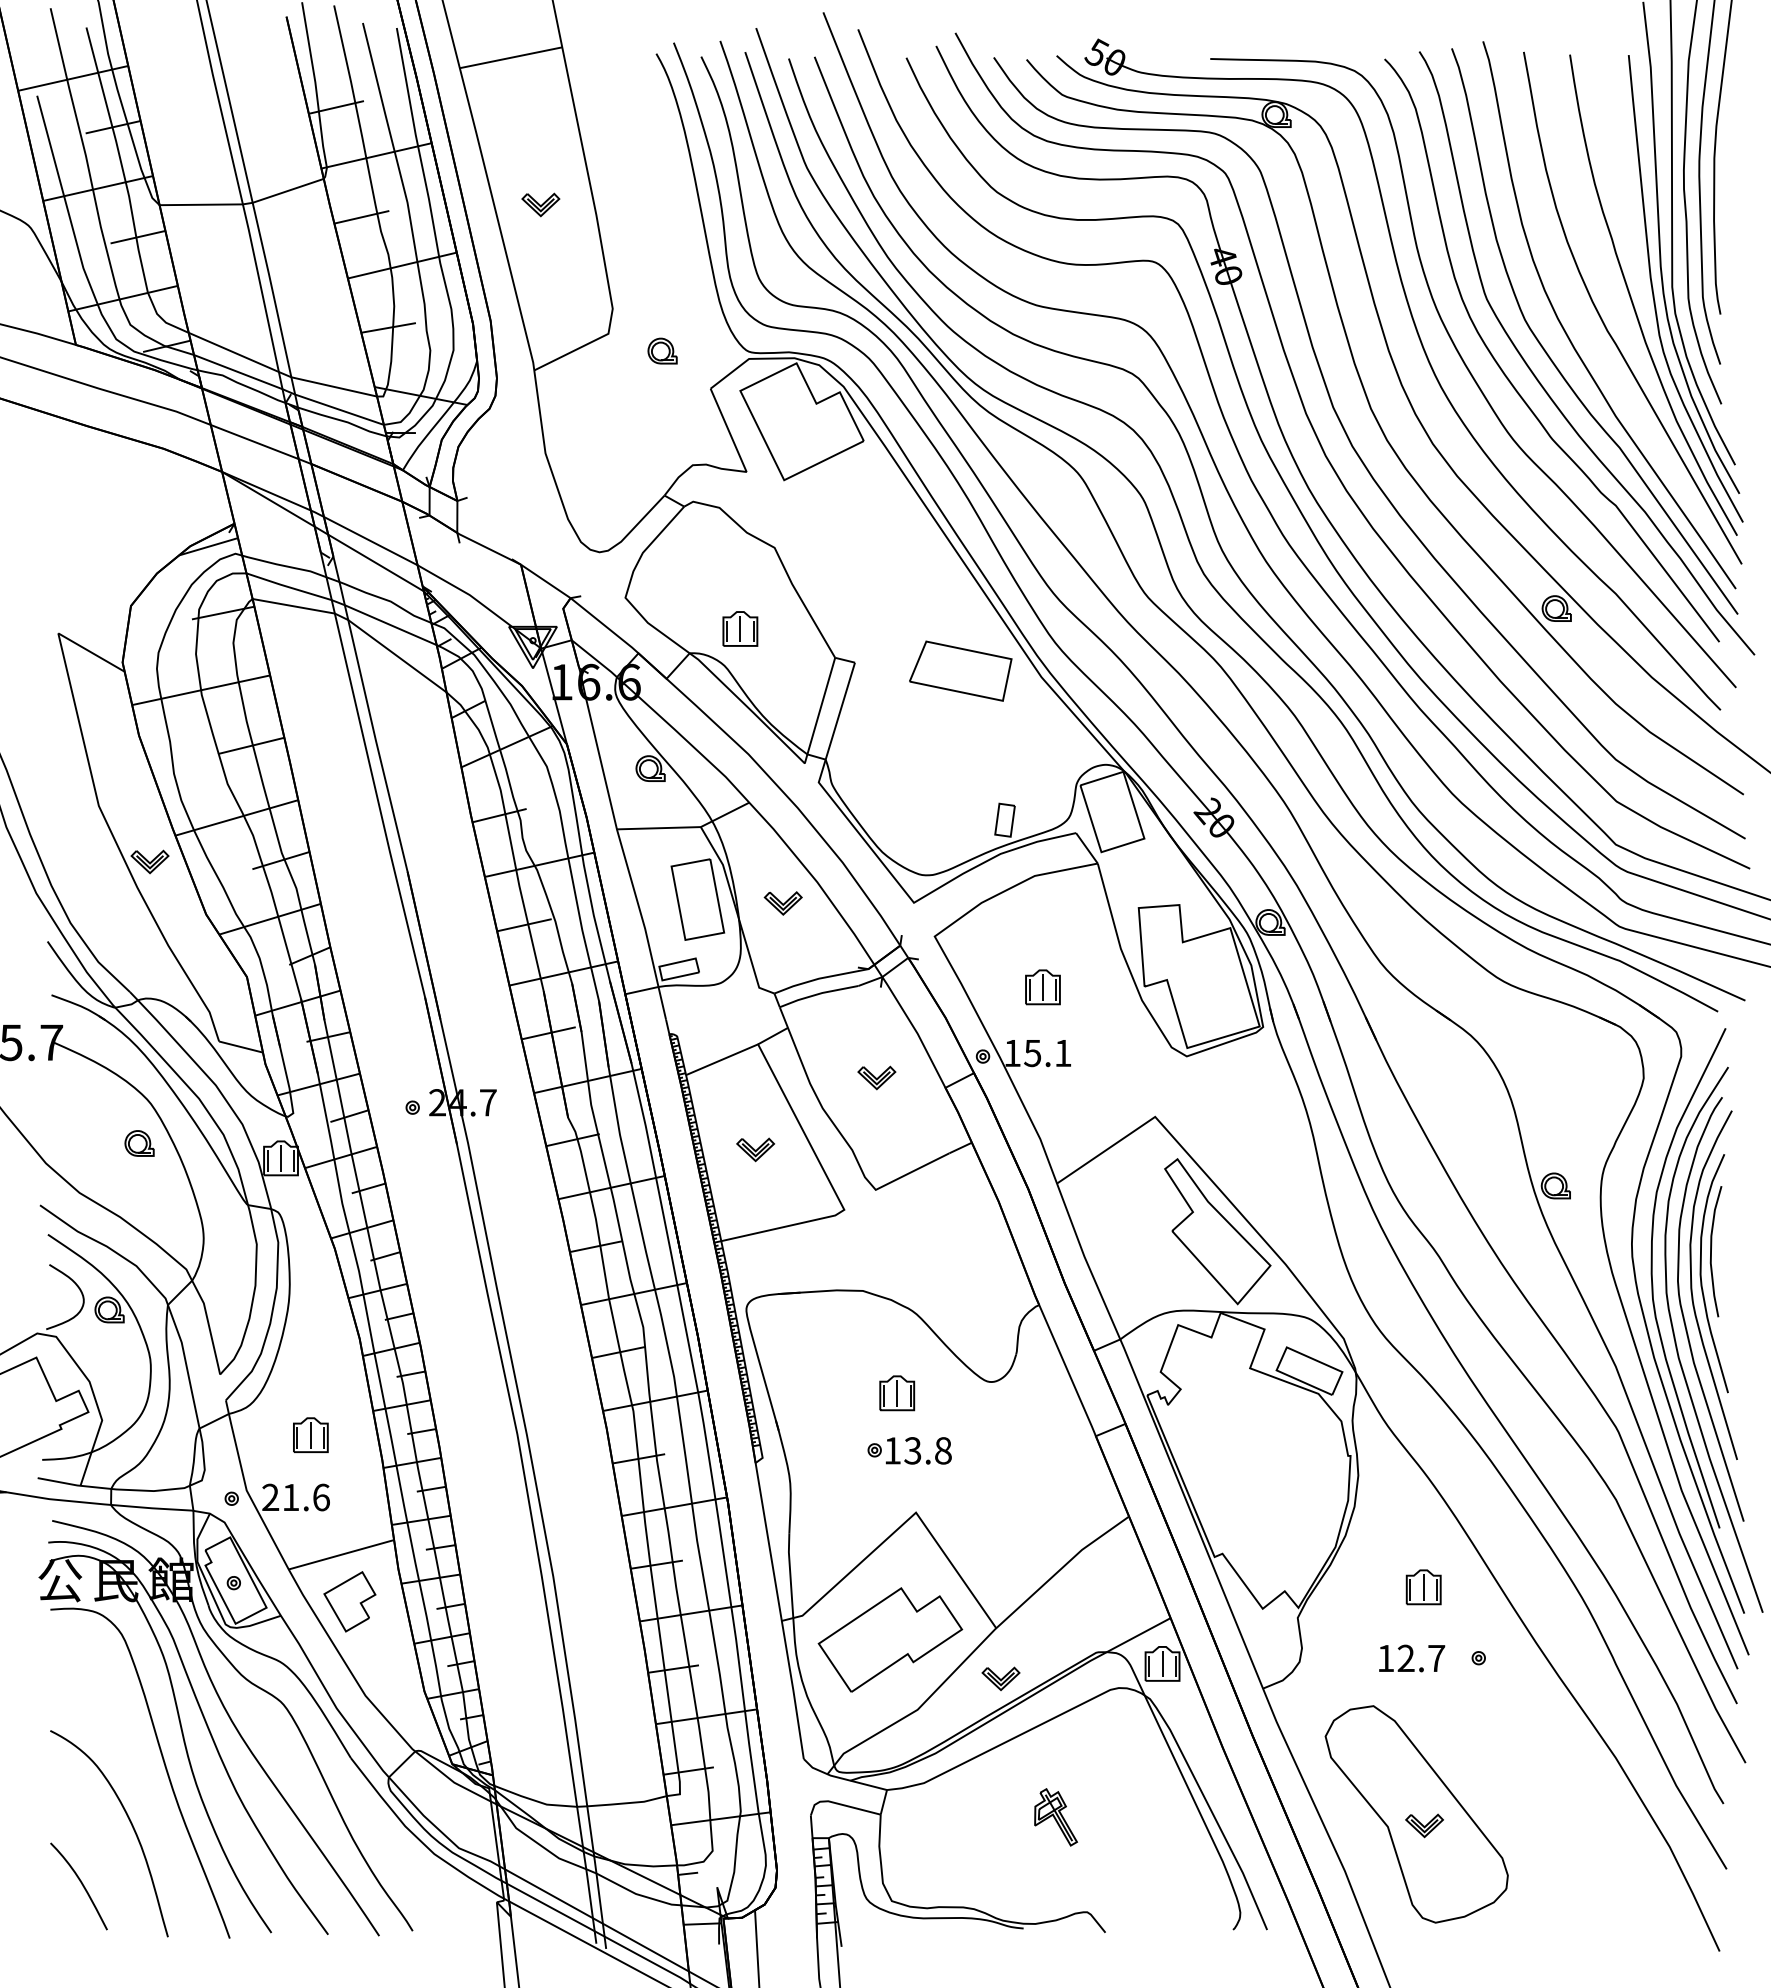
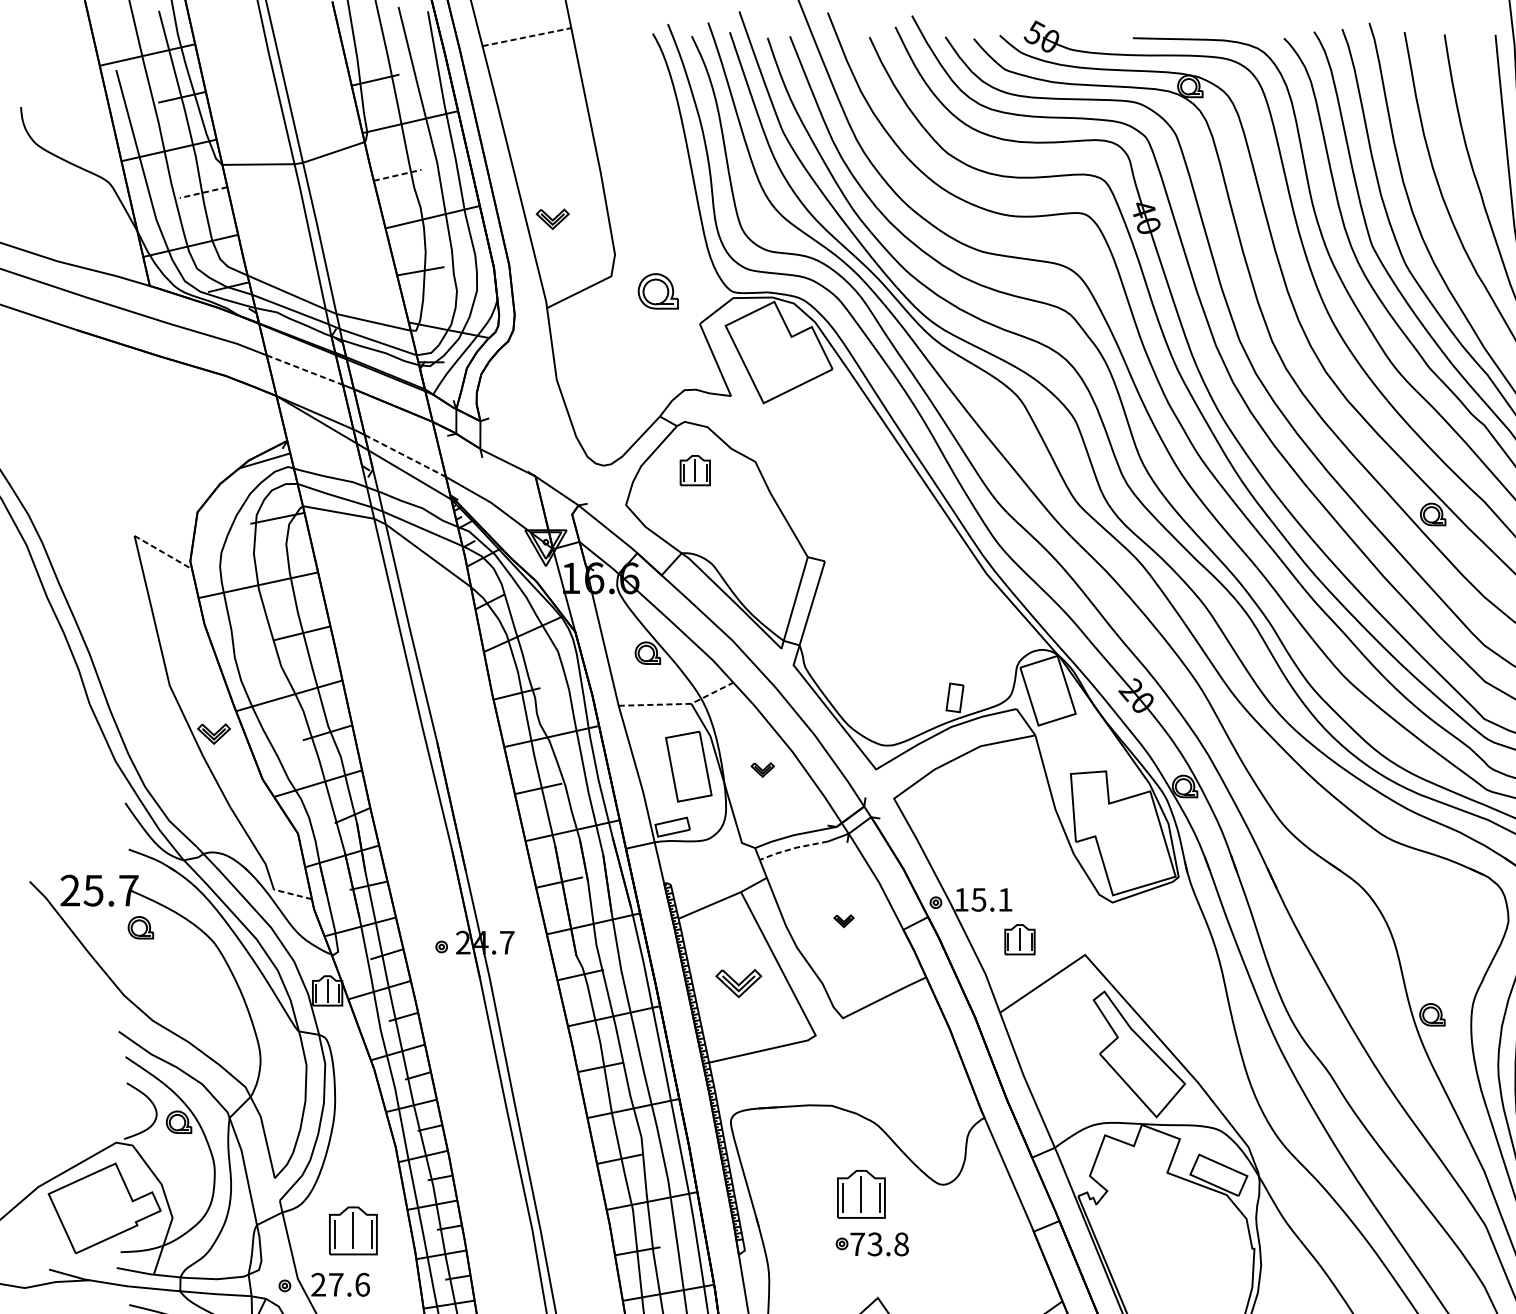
line: (511, 57) -> (527, 36), solid -> dashed
part: (540, 204) -> (552, 218), moved
line: (362, 217) -> (398, 175), solid -> dashed
line: (137, 237) -> (203, 192), solid -> dashed
part: (662, 350) -> (658, 290), size x1.6
line: (255, 442) -> (305, 370), solid -> dashed
line: (370, 541) -> (405, 456), solid -> dashed
part: (740, 628) -> (695, 470), moved
line: (91, 652) -> (163, 552), solid -> dashed
part: (960, 670) -> (916, 568), removed
line: (686, 827) -> (678, 704), solid -> dashed
part: (782, 903) -> (762, 770), size x0.7
part: (1042, 987) -> (1019, 939), moved
line: (817, 994) -> (792, 848), solid -> dashed
line: (241, 1047) -> (293, 894), solid -> dashed
part: (876, 1077) -> (843, 920), size x0.6
part: (139, 1143) -> (140, 927), moved
part: (755, 1149) -> (738, 983), size x1.4
part: (897, 1393) -> (861, 1194), size x1.6
part: (310, 1434) -> (353, 1230), size x1.6
text: (892, 1450) -> (857, 1244), 13.8 -> 73.8
text: (290, 1497) -> (335, 1284), 21.6 -> 27.6

